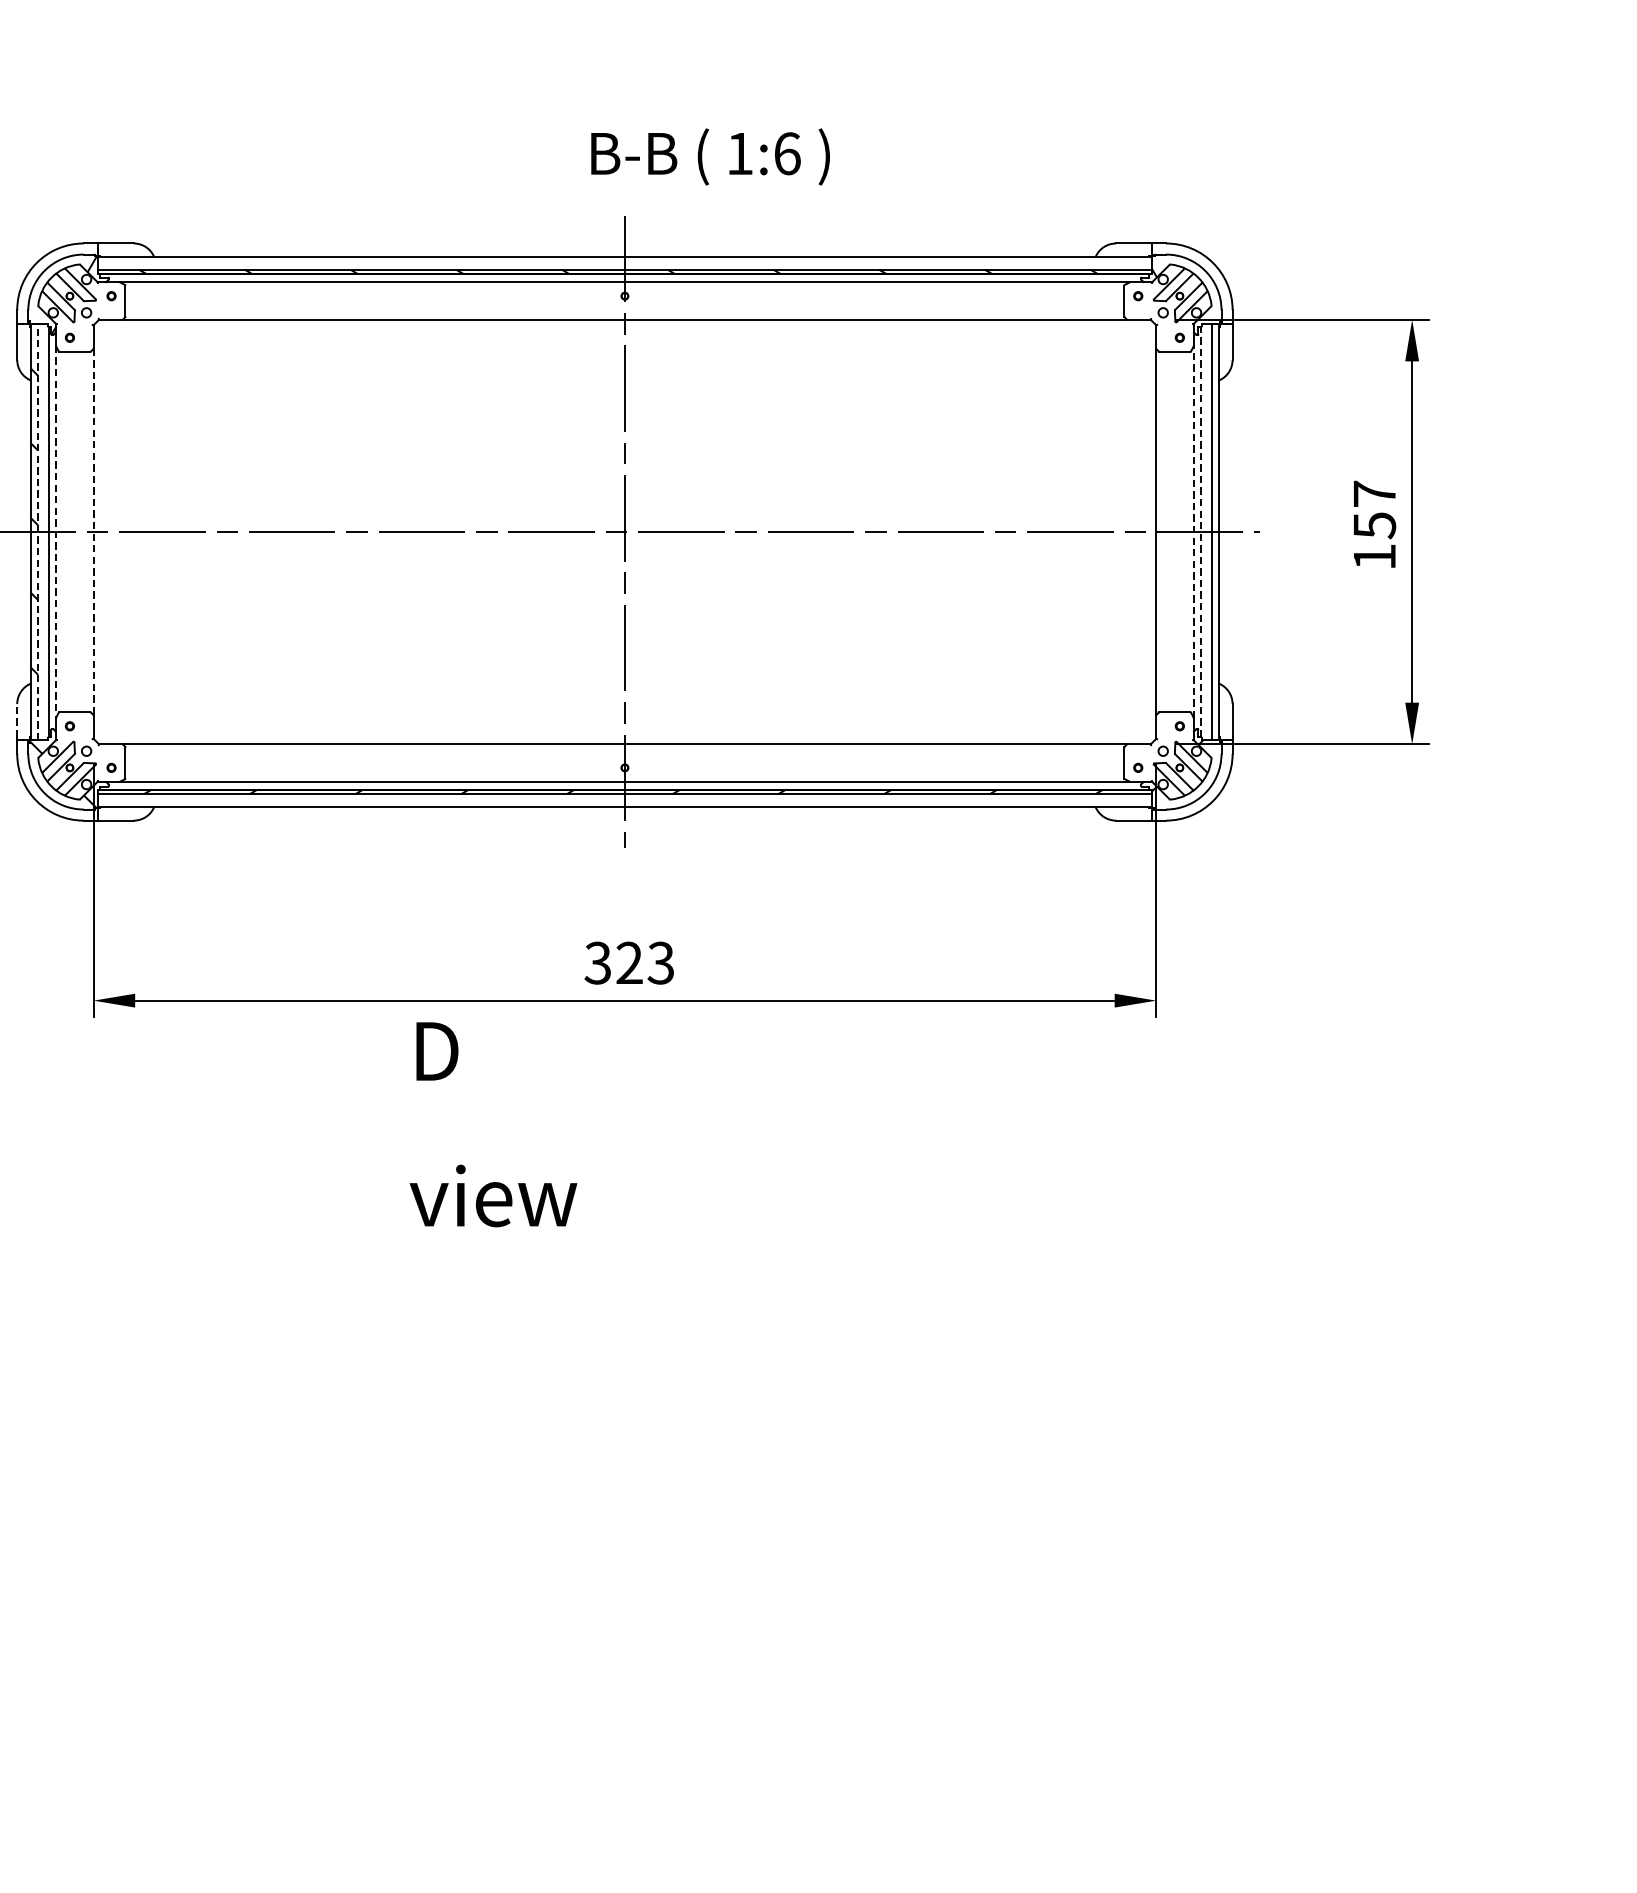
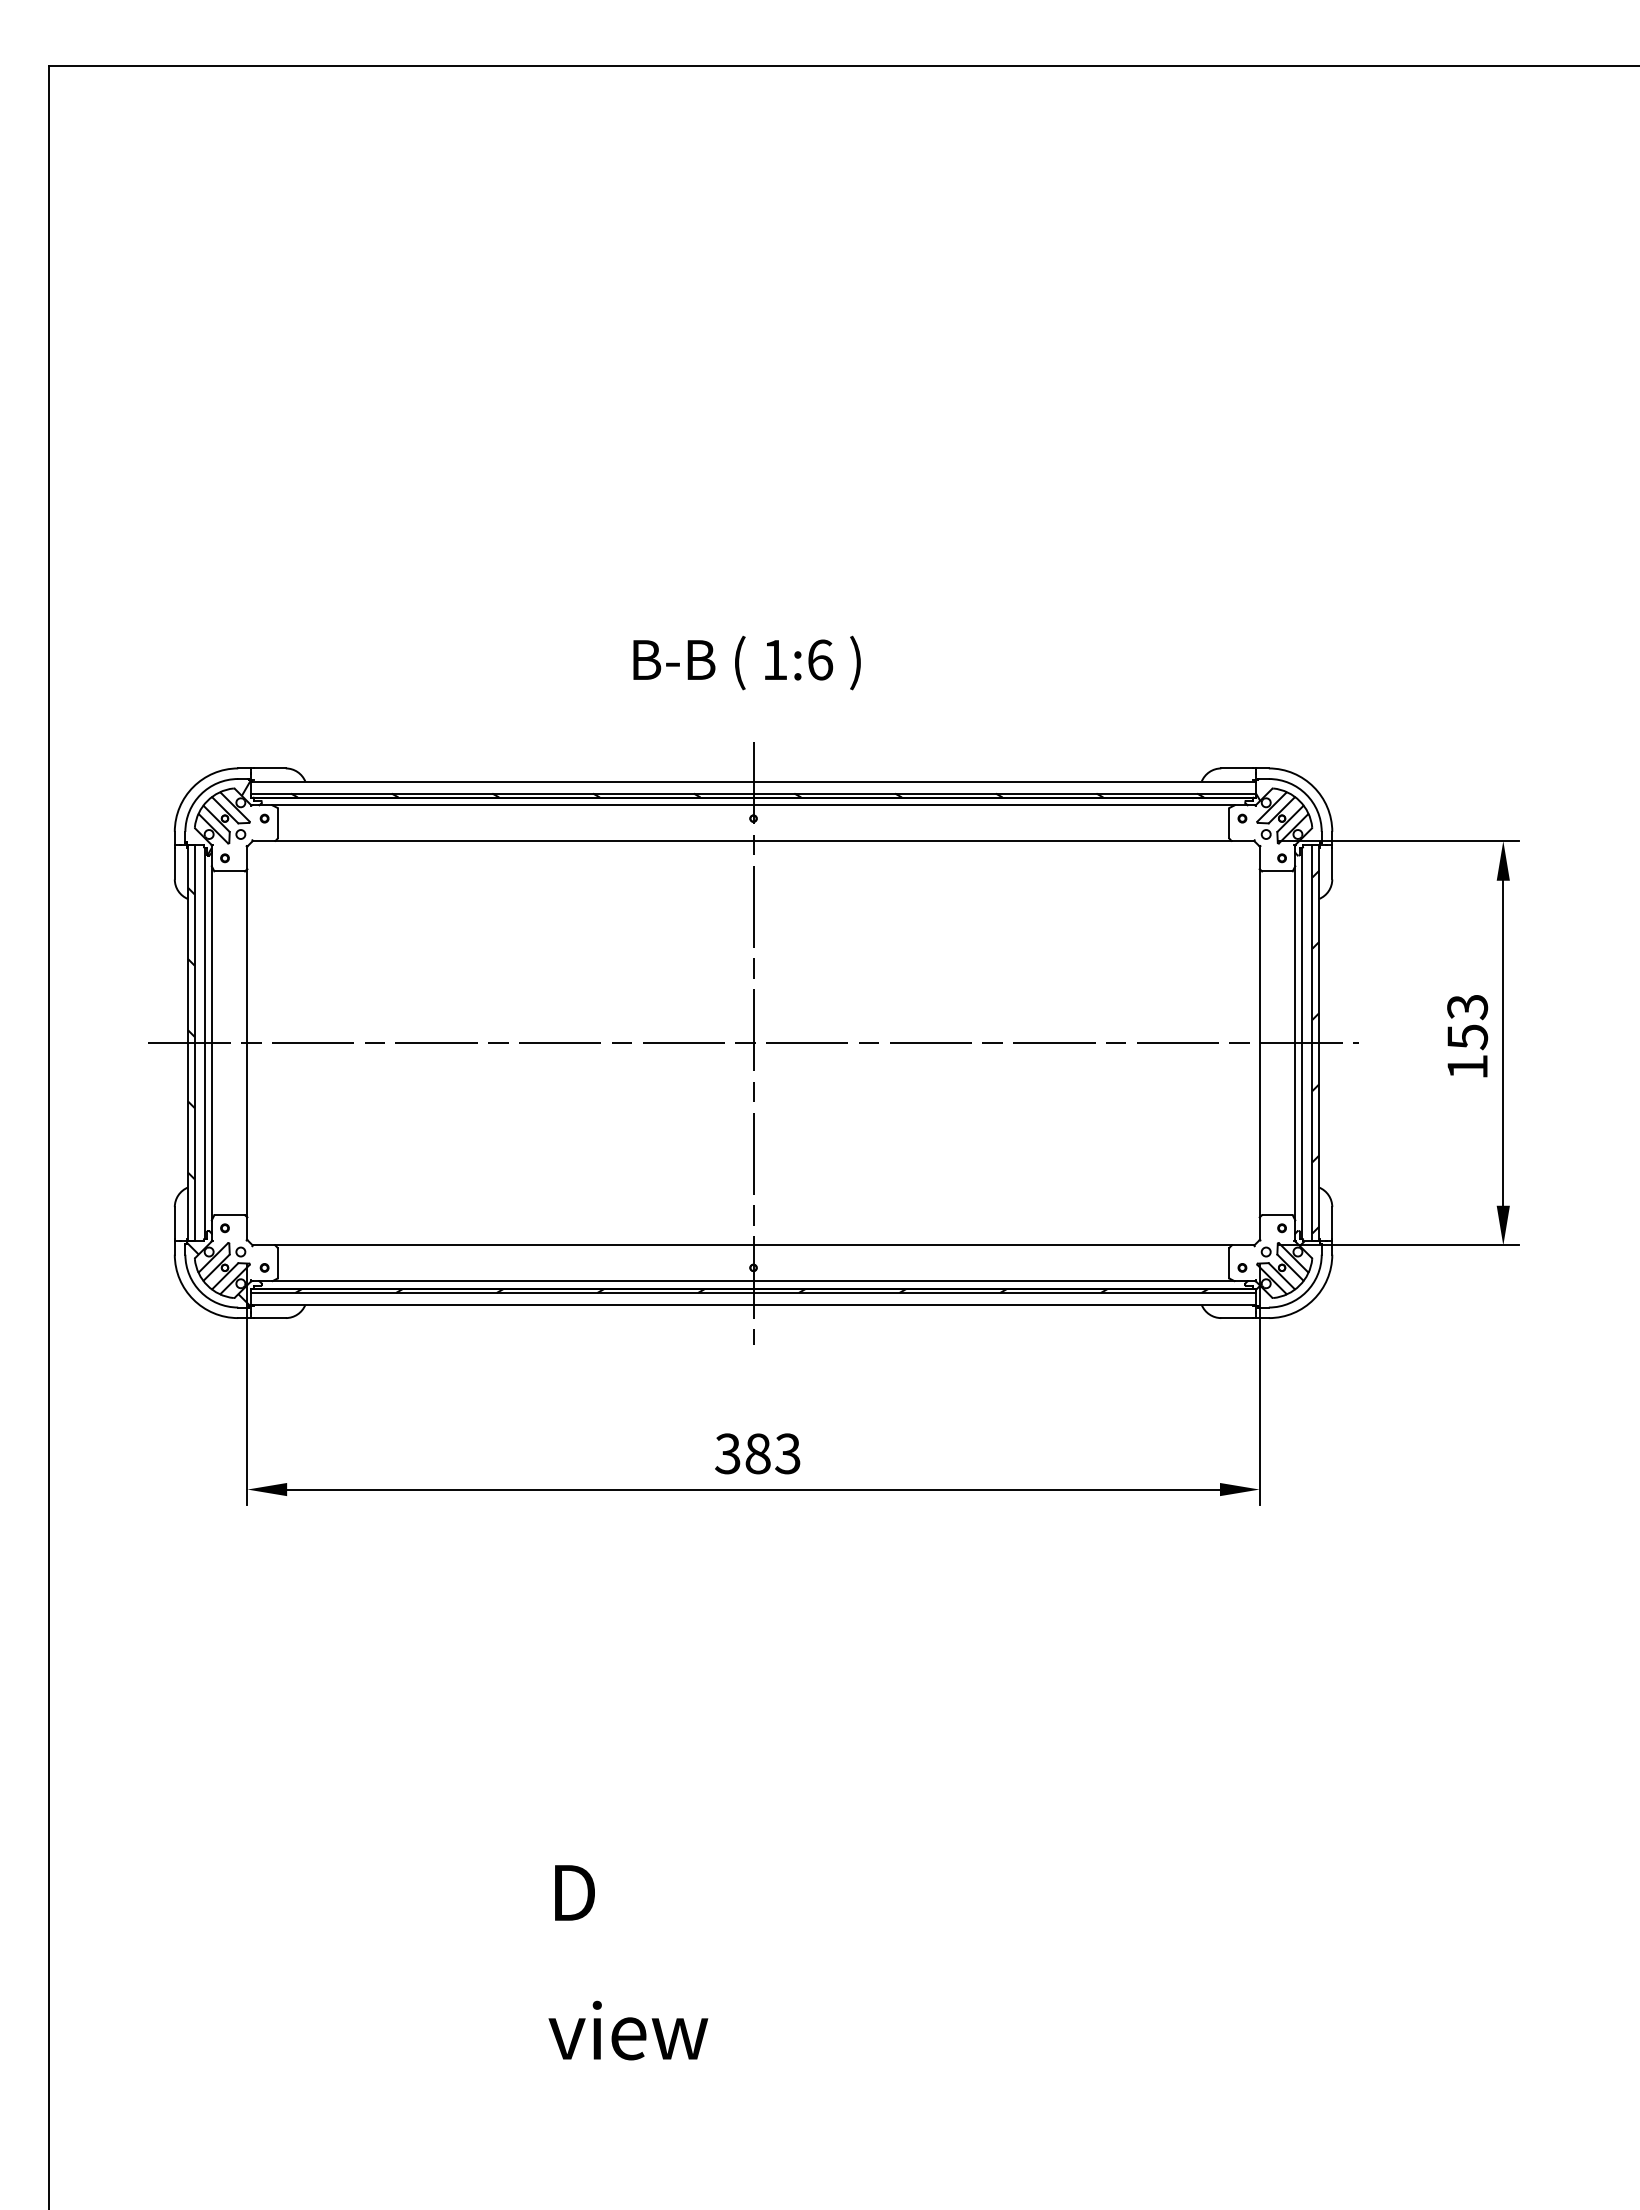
text: (709, 156) -> (746, 662), moved
text: (1374, 494) -> (1467, 1007), 157 -> 153
line: (37, 531) -> (194, 1042), dashed -> solid
line: (1193, 531) -> (1295, 1042), dashed -> solid
line: (55, 532) -> (211, 1043), dashed -> solid
line: (93, 532) -> (247, 1043), dashed -> solid
line: (1200, 532) -> (1301, 1043), dashed -> solid
hatch: (1214, 540) -> (1315, 1051), added
line: (16, 720) -> (174, 1222), dashed -> solid
text: (629, 962) -> (757, 1453), 323 -> 383
text: (493, 1124) -> (628, 1962), moved

